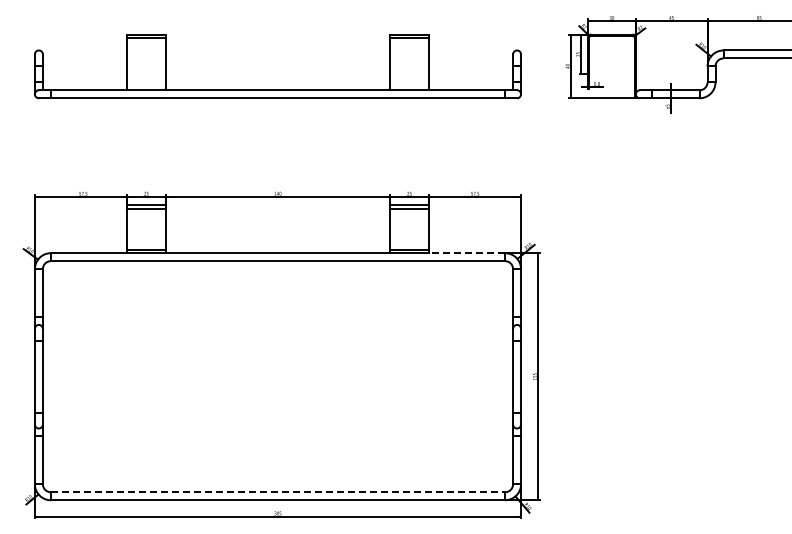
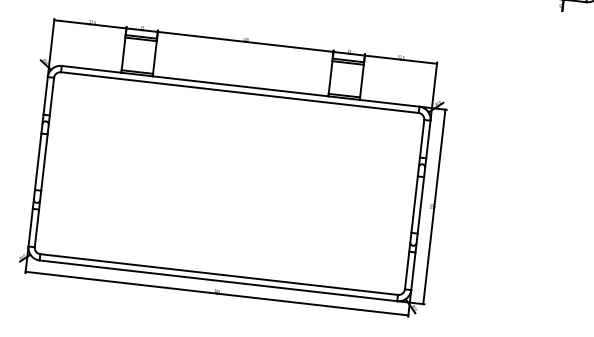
line: (467, 253) -> (389, 103), dashed -> solid
line: (278, 492) -> (219, 274), dashed -> solid

